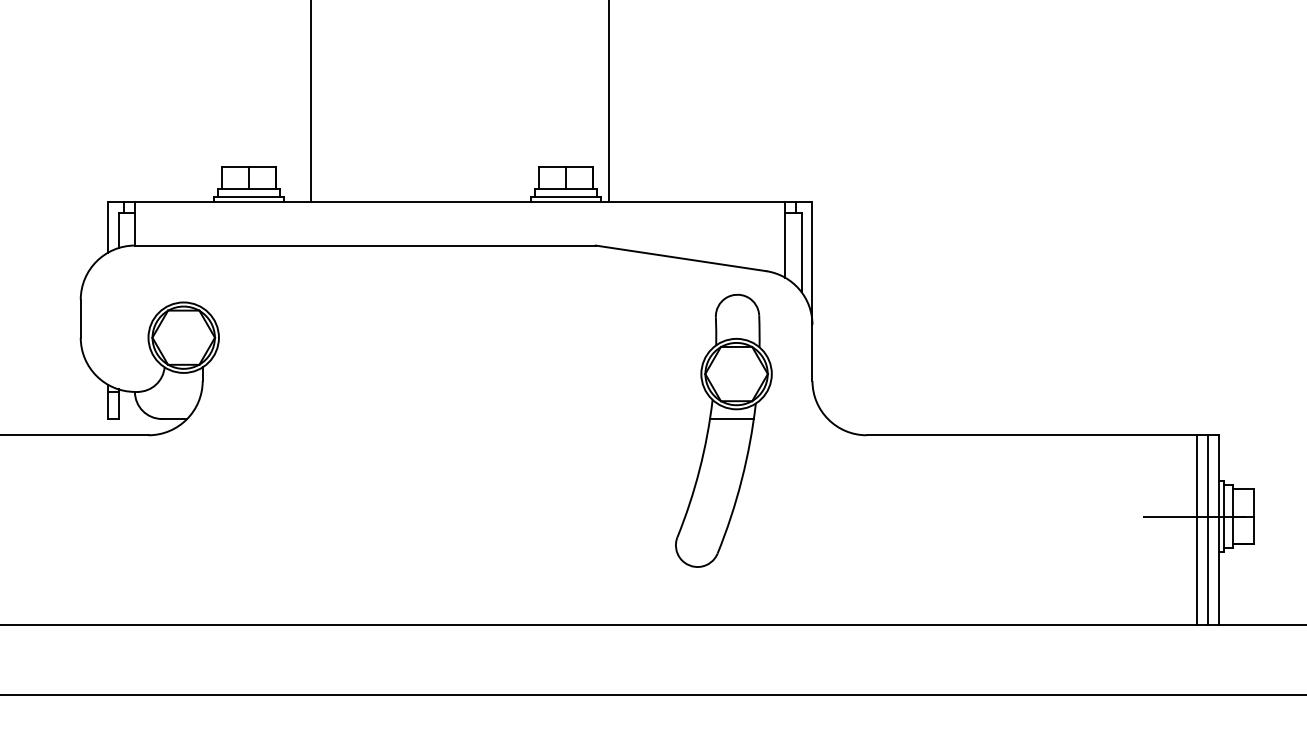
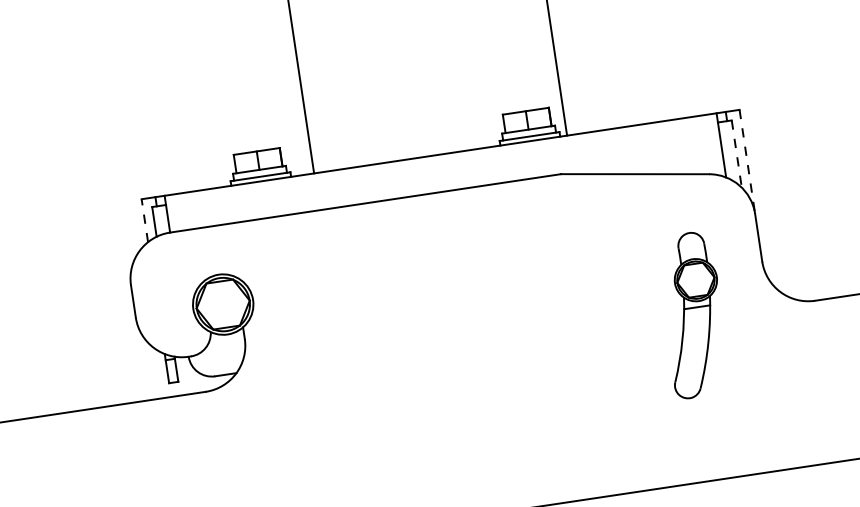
line: (107, 227) -> (144, 220), solid -> dashed
line: (801, 252) -> (736, 153), solid -> dashed
line: (812, 263) -> (747, 161), solid -> dashed
part: (723, 430) -> (693, 314), size x0.7

